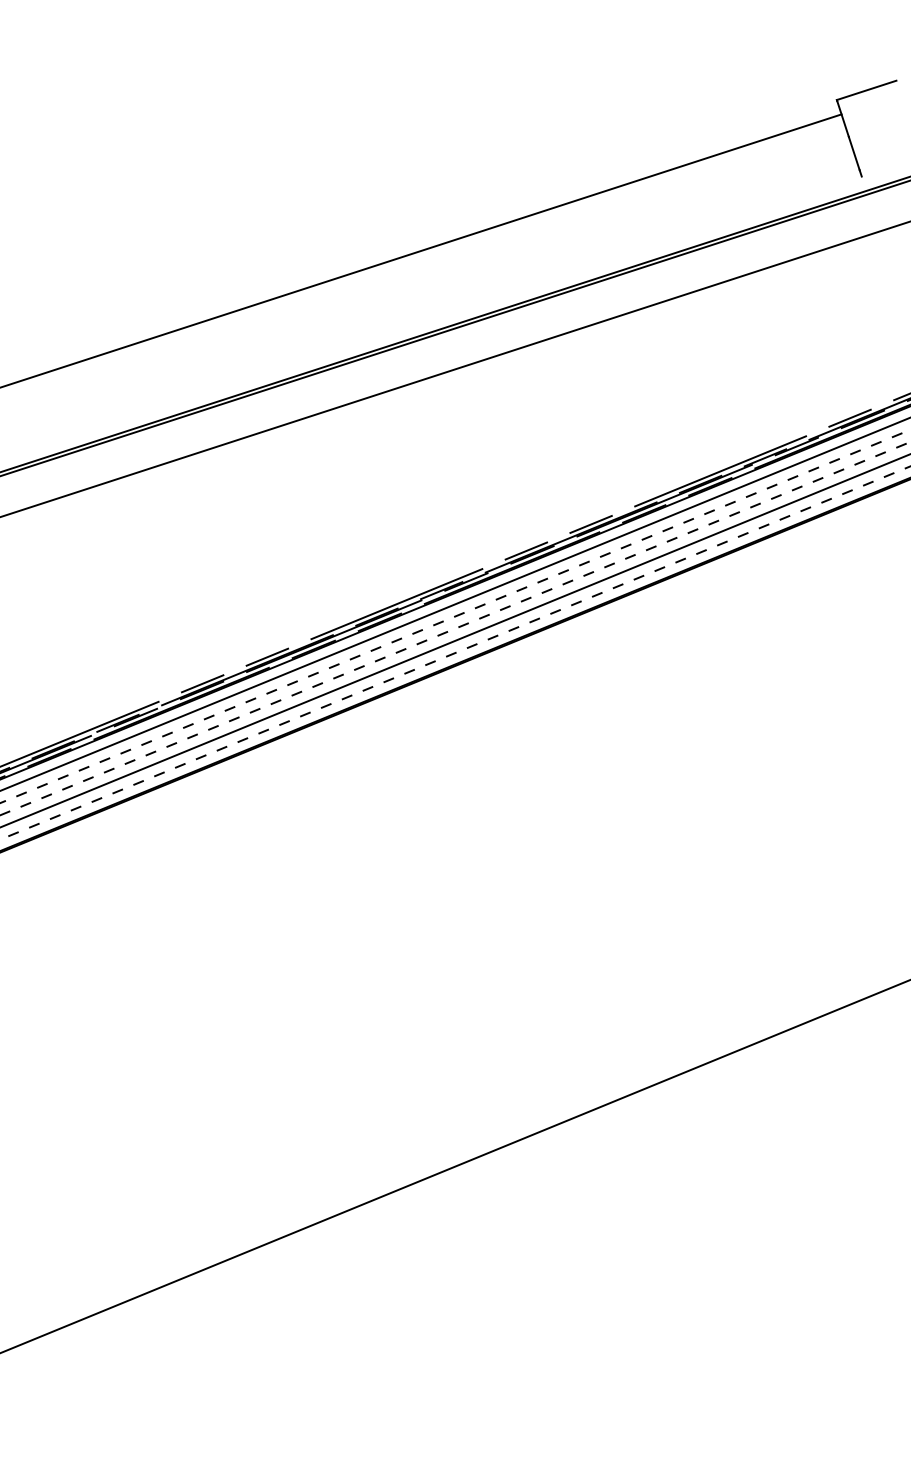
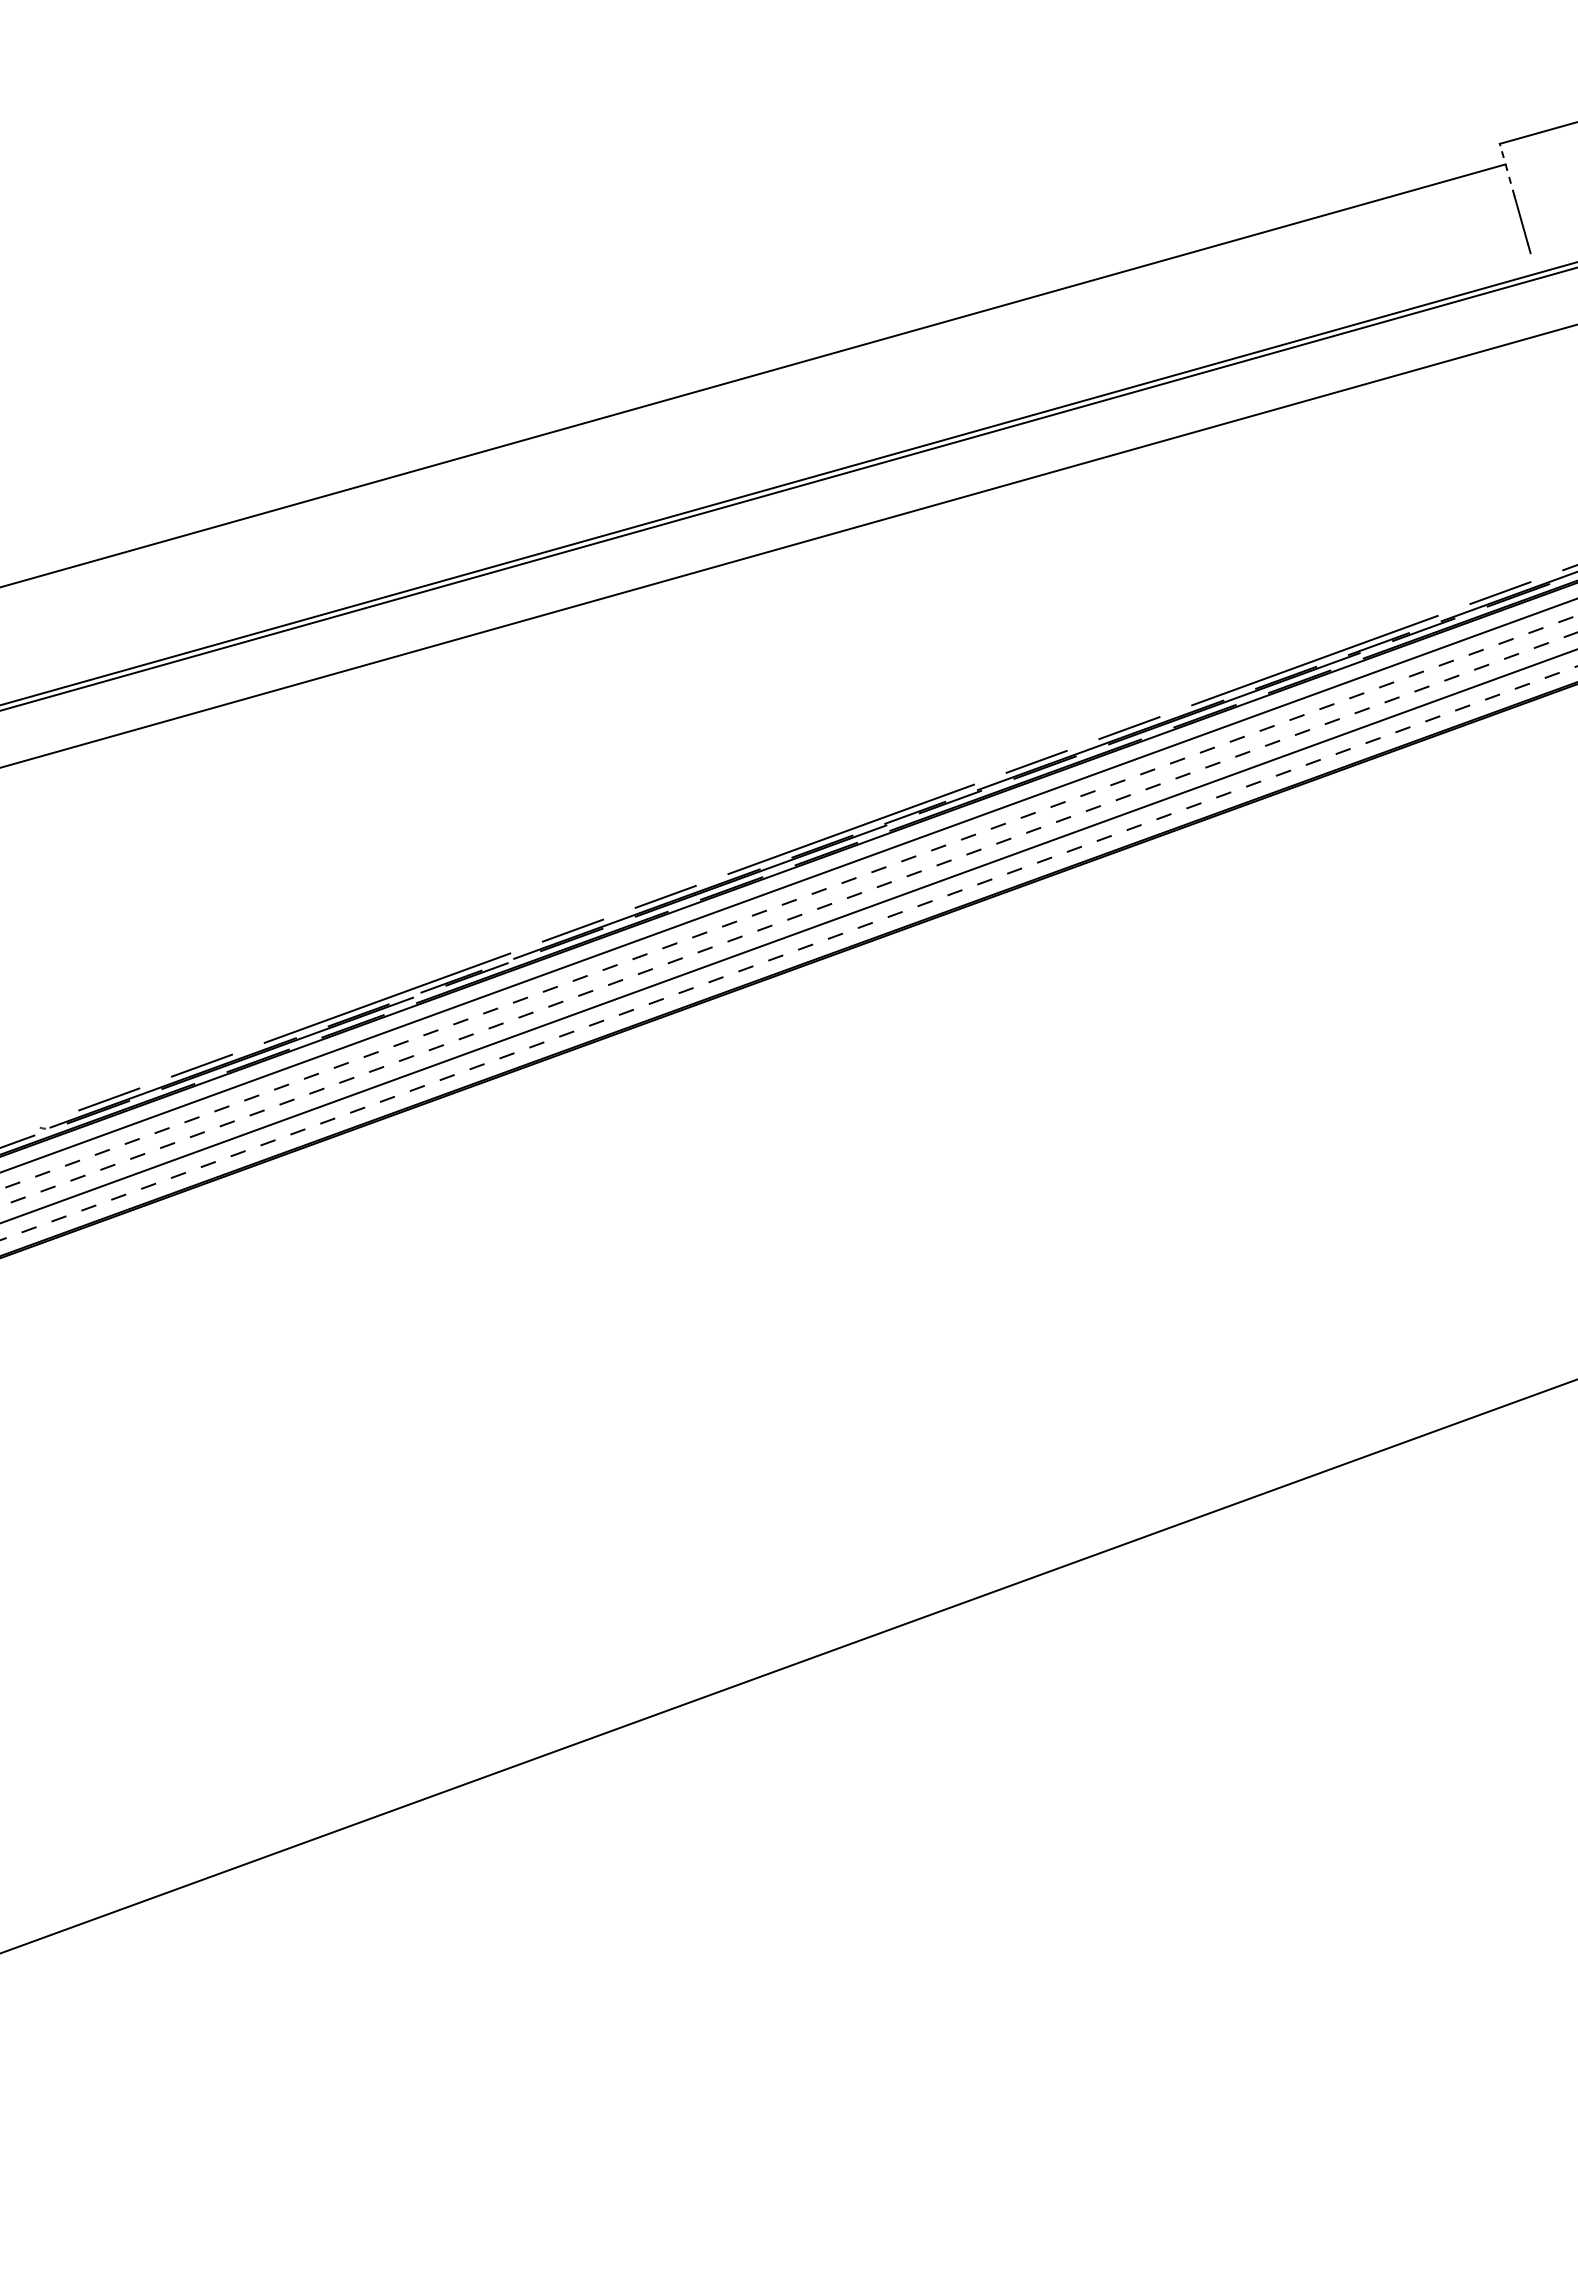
line: (843, 118) -> (1507, 170), solid -> dashed

